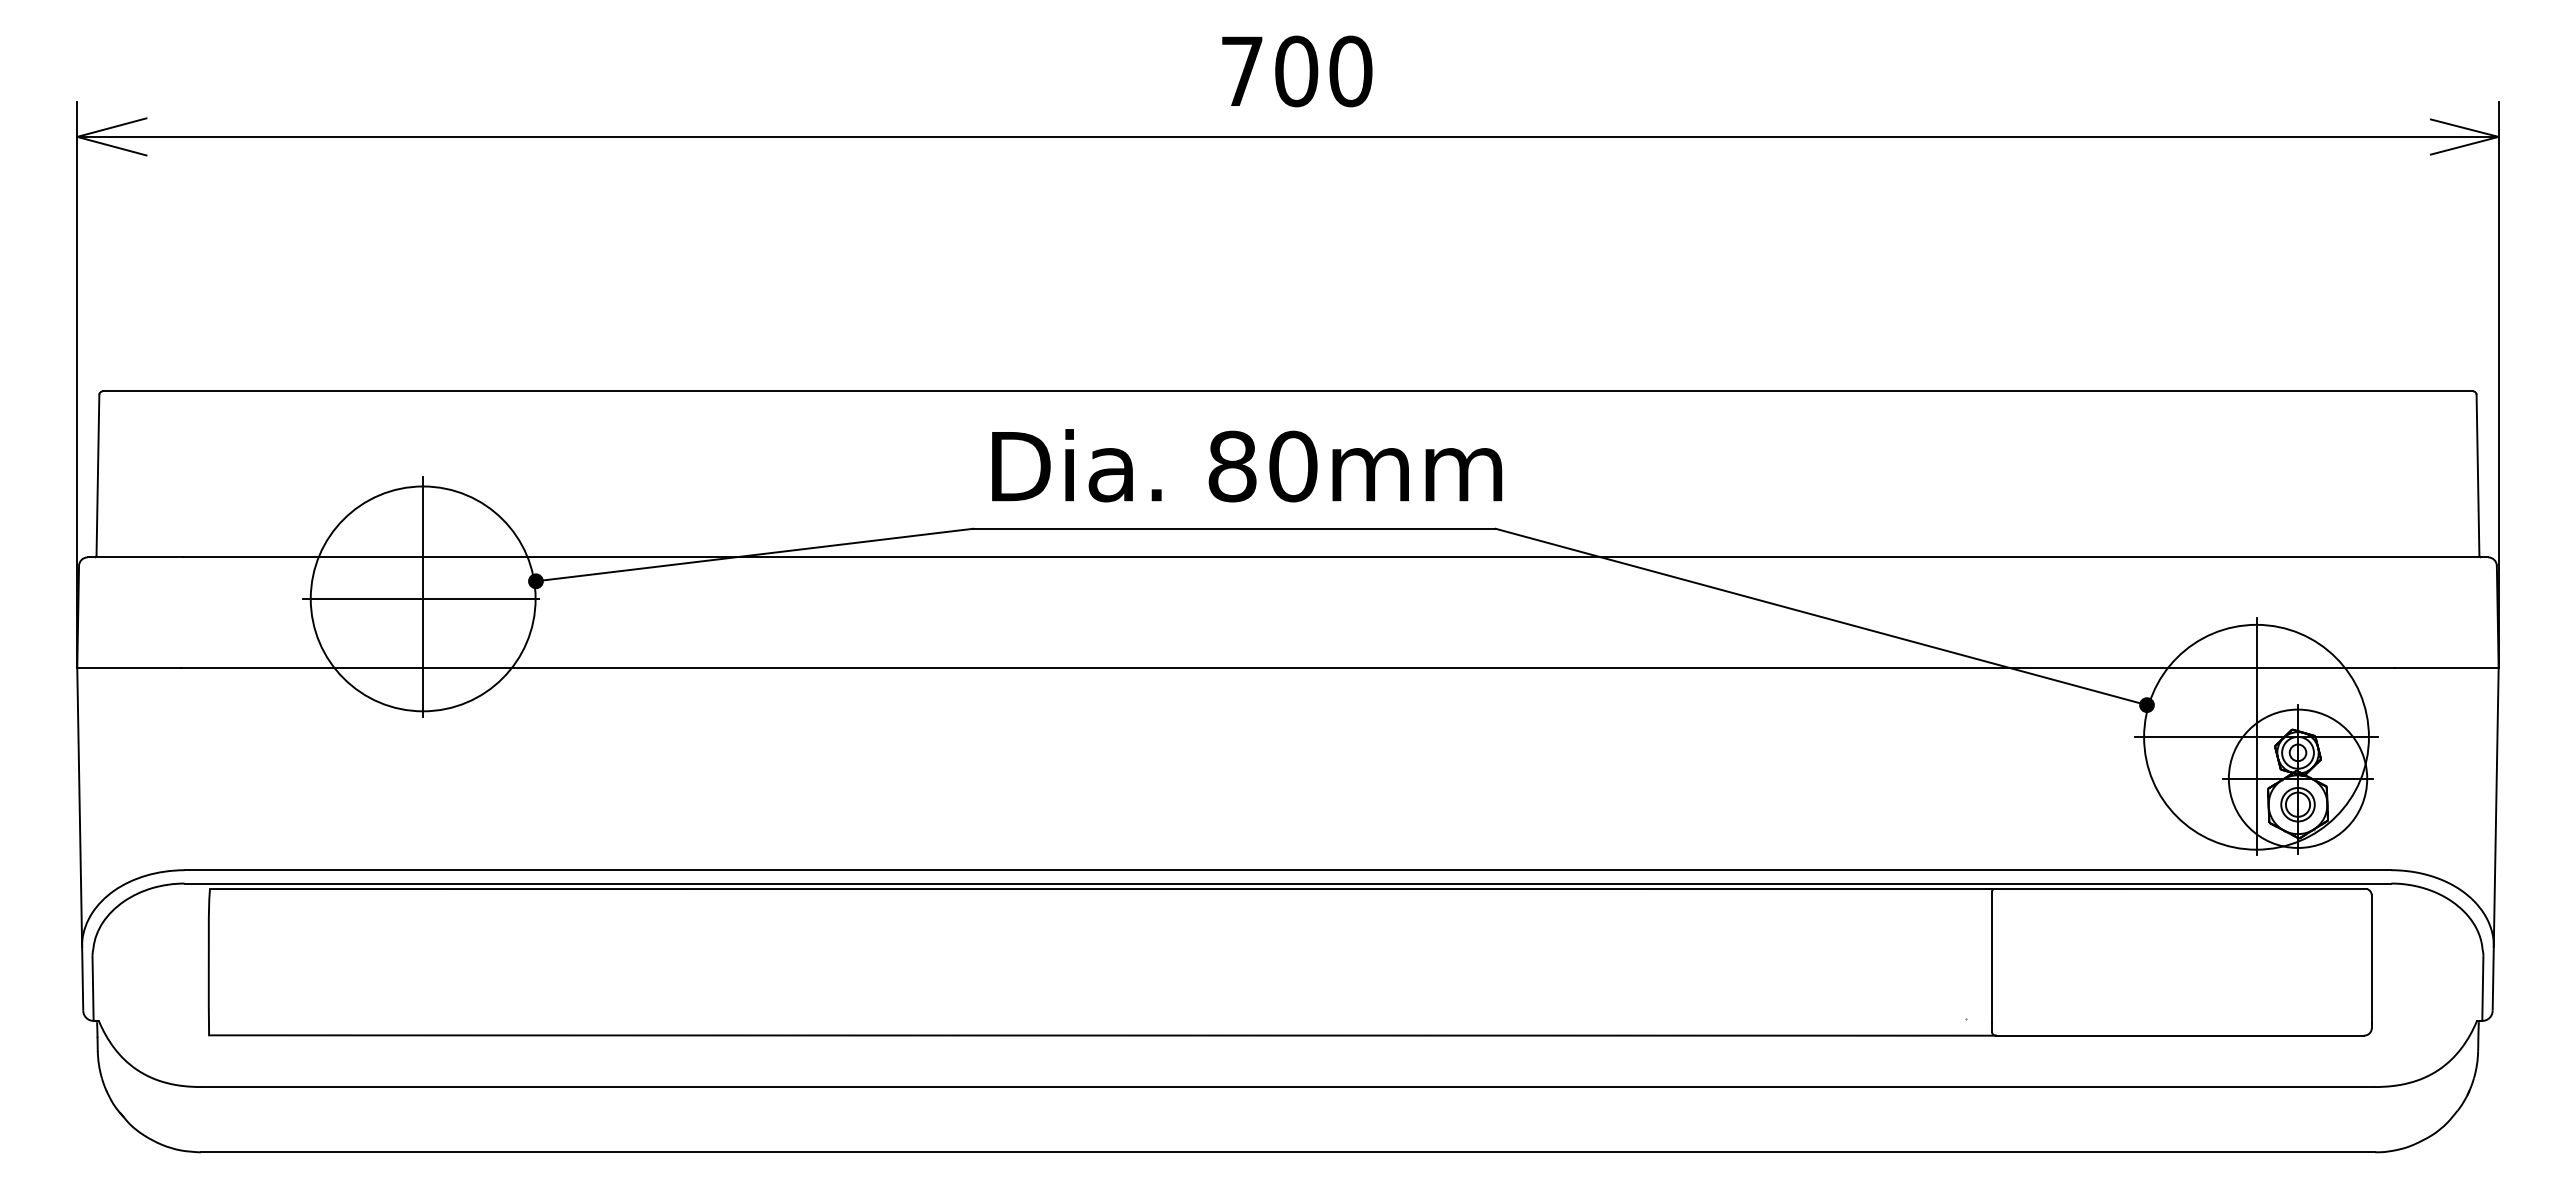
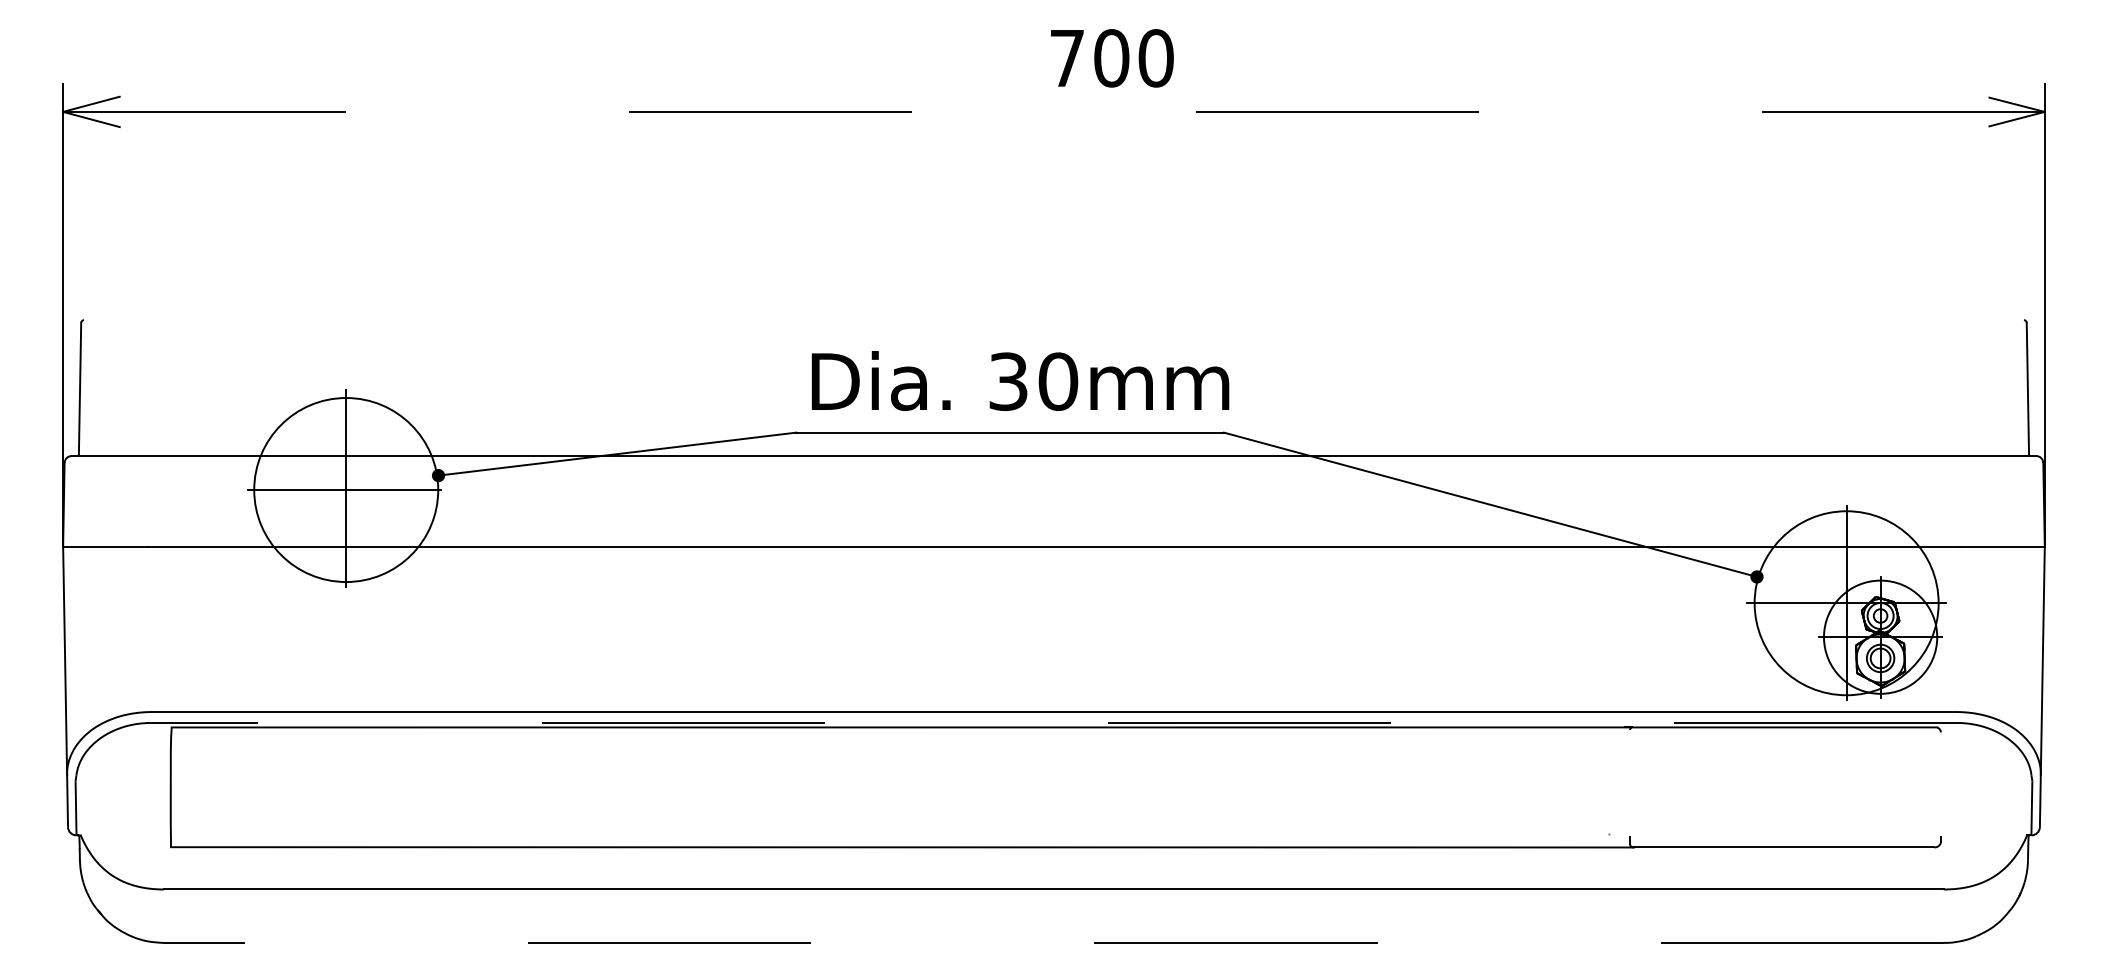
text: (1297, 71) -> (1112, 58), moved
line: (1288, 136) -> (1054, 111), solid -> dashed
line: (1287, 391) -> (1053, 320), removed
text: (1232, 466) -> (1008, 381), 80mm -> 30mm
line: (1287, 883) -> (1053, 722), solid -> dashed
line: (1991, 957) -> (1629, 783), removed
line: (2371, 958) -> (1940, 784), removed
line: (1287, 1152) -> (1053, 943), solid -> dashed

